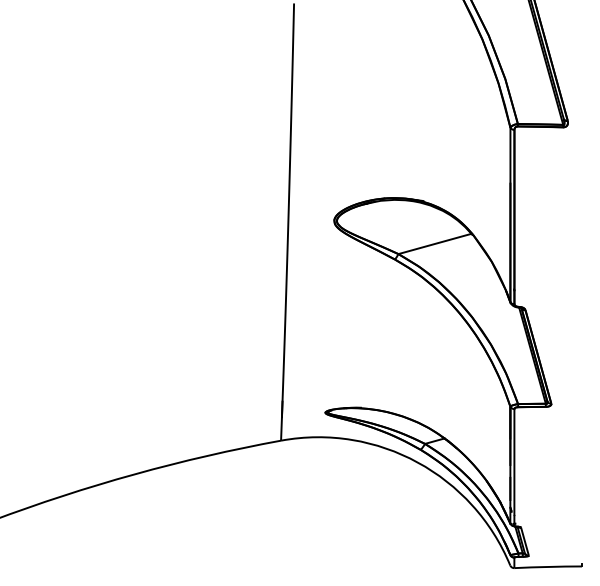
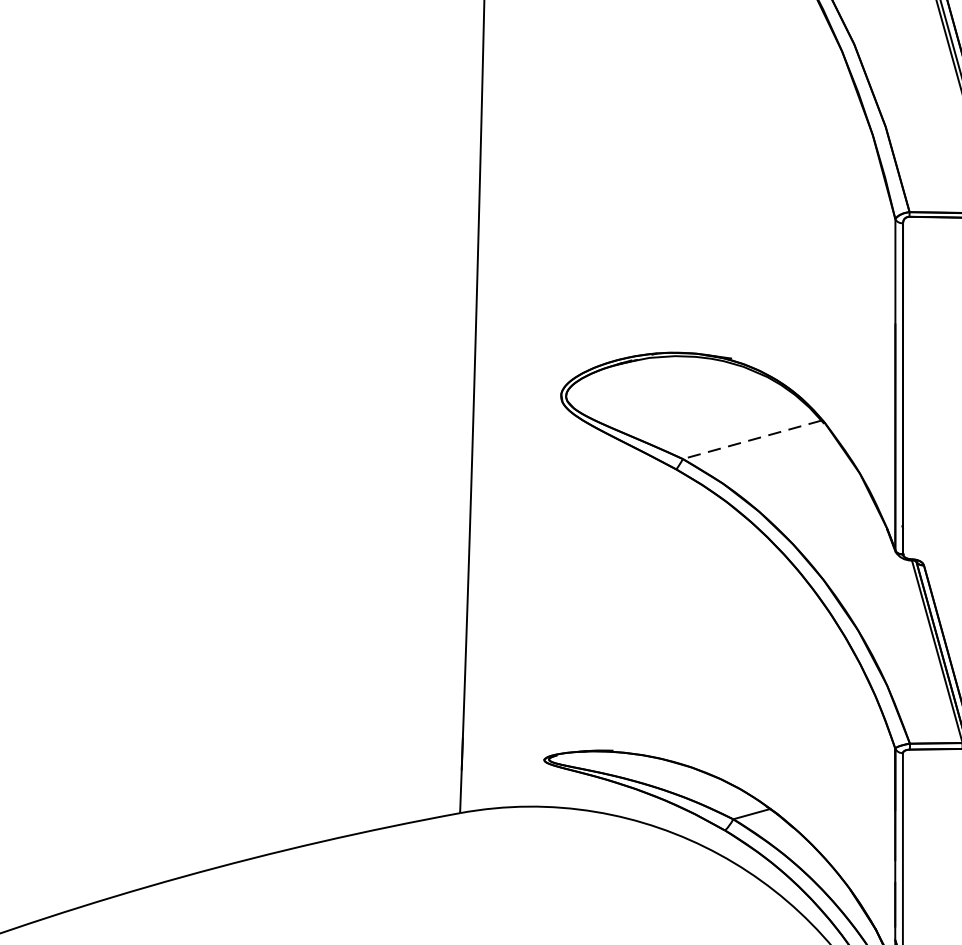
line: (434, 243) -> (751, 438), solid -> dashed

